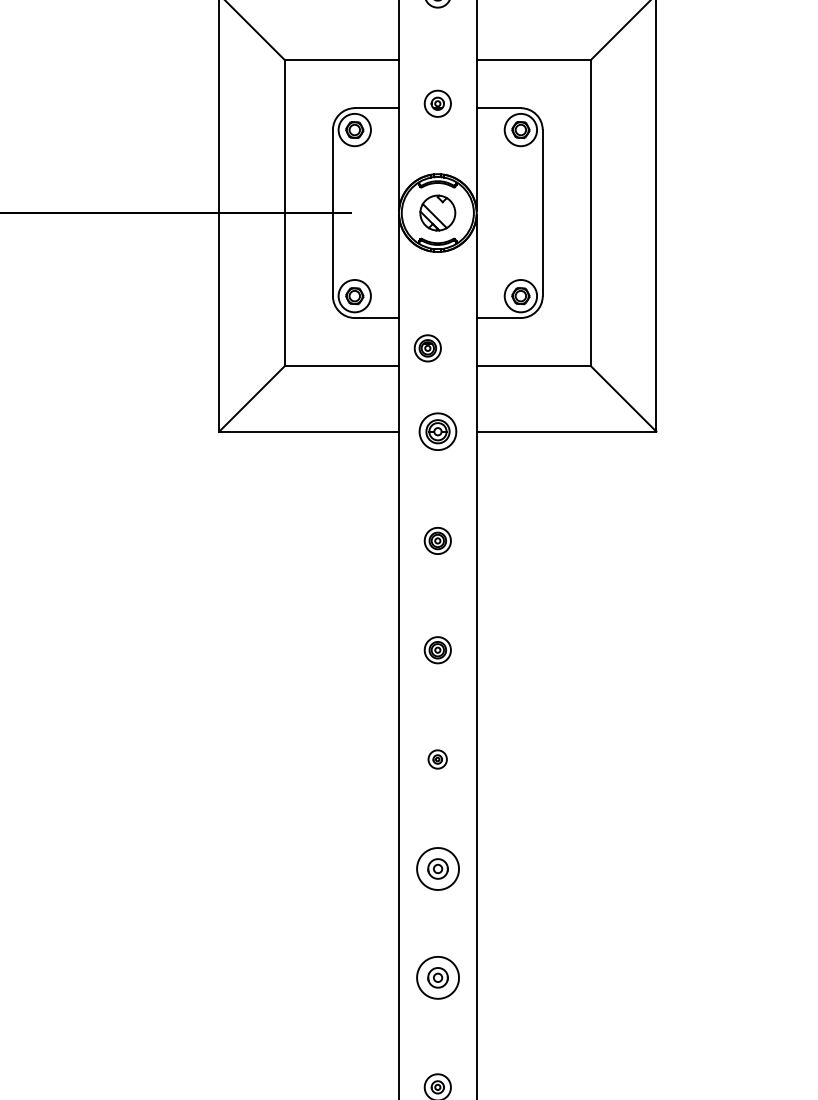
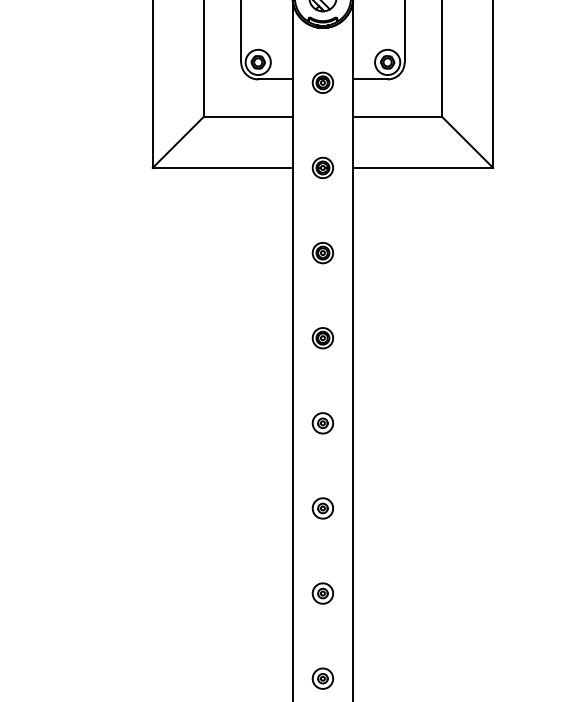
part: (427, 348) -> (322, 82), moved
part: (437, 431) -> (322, 167), size x0.71
part: (437, 759) -> (322, 423), size x1.43
part: (437, 868) -> (322, 508), size x0.62
part: (437, 978) -> (322, 593), size x0.62

